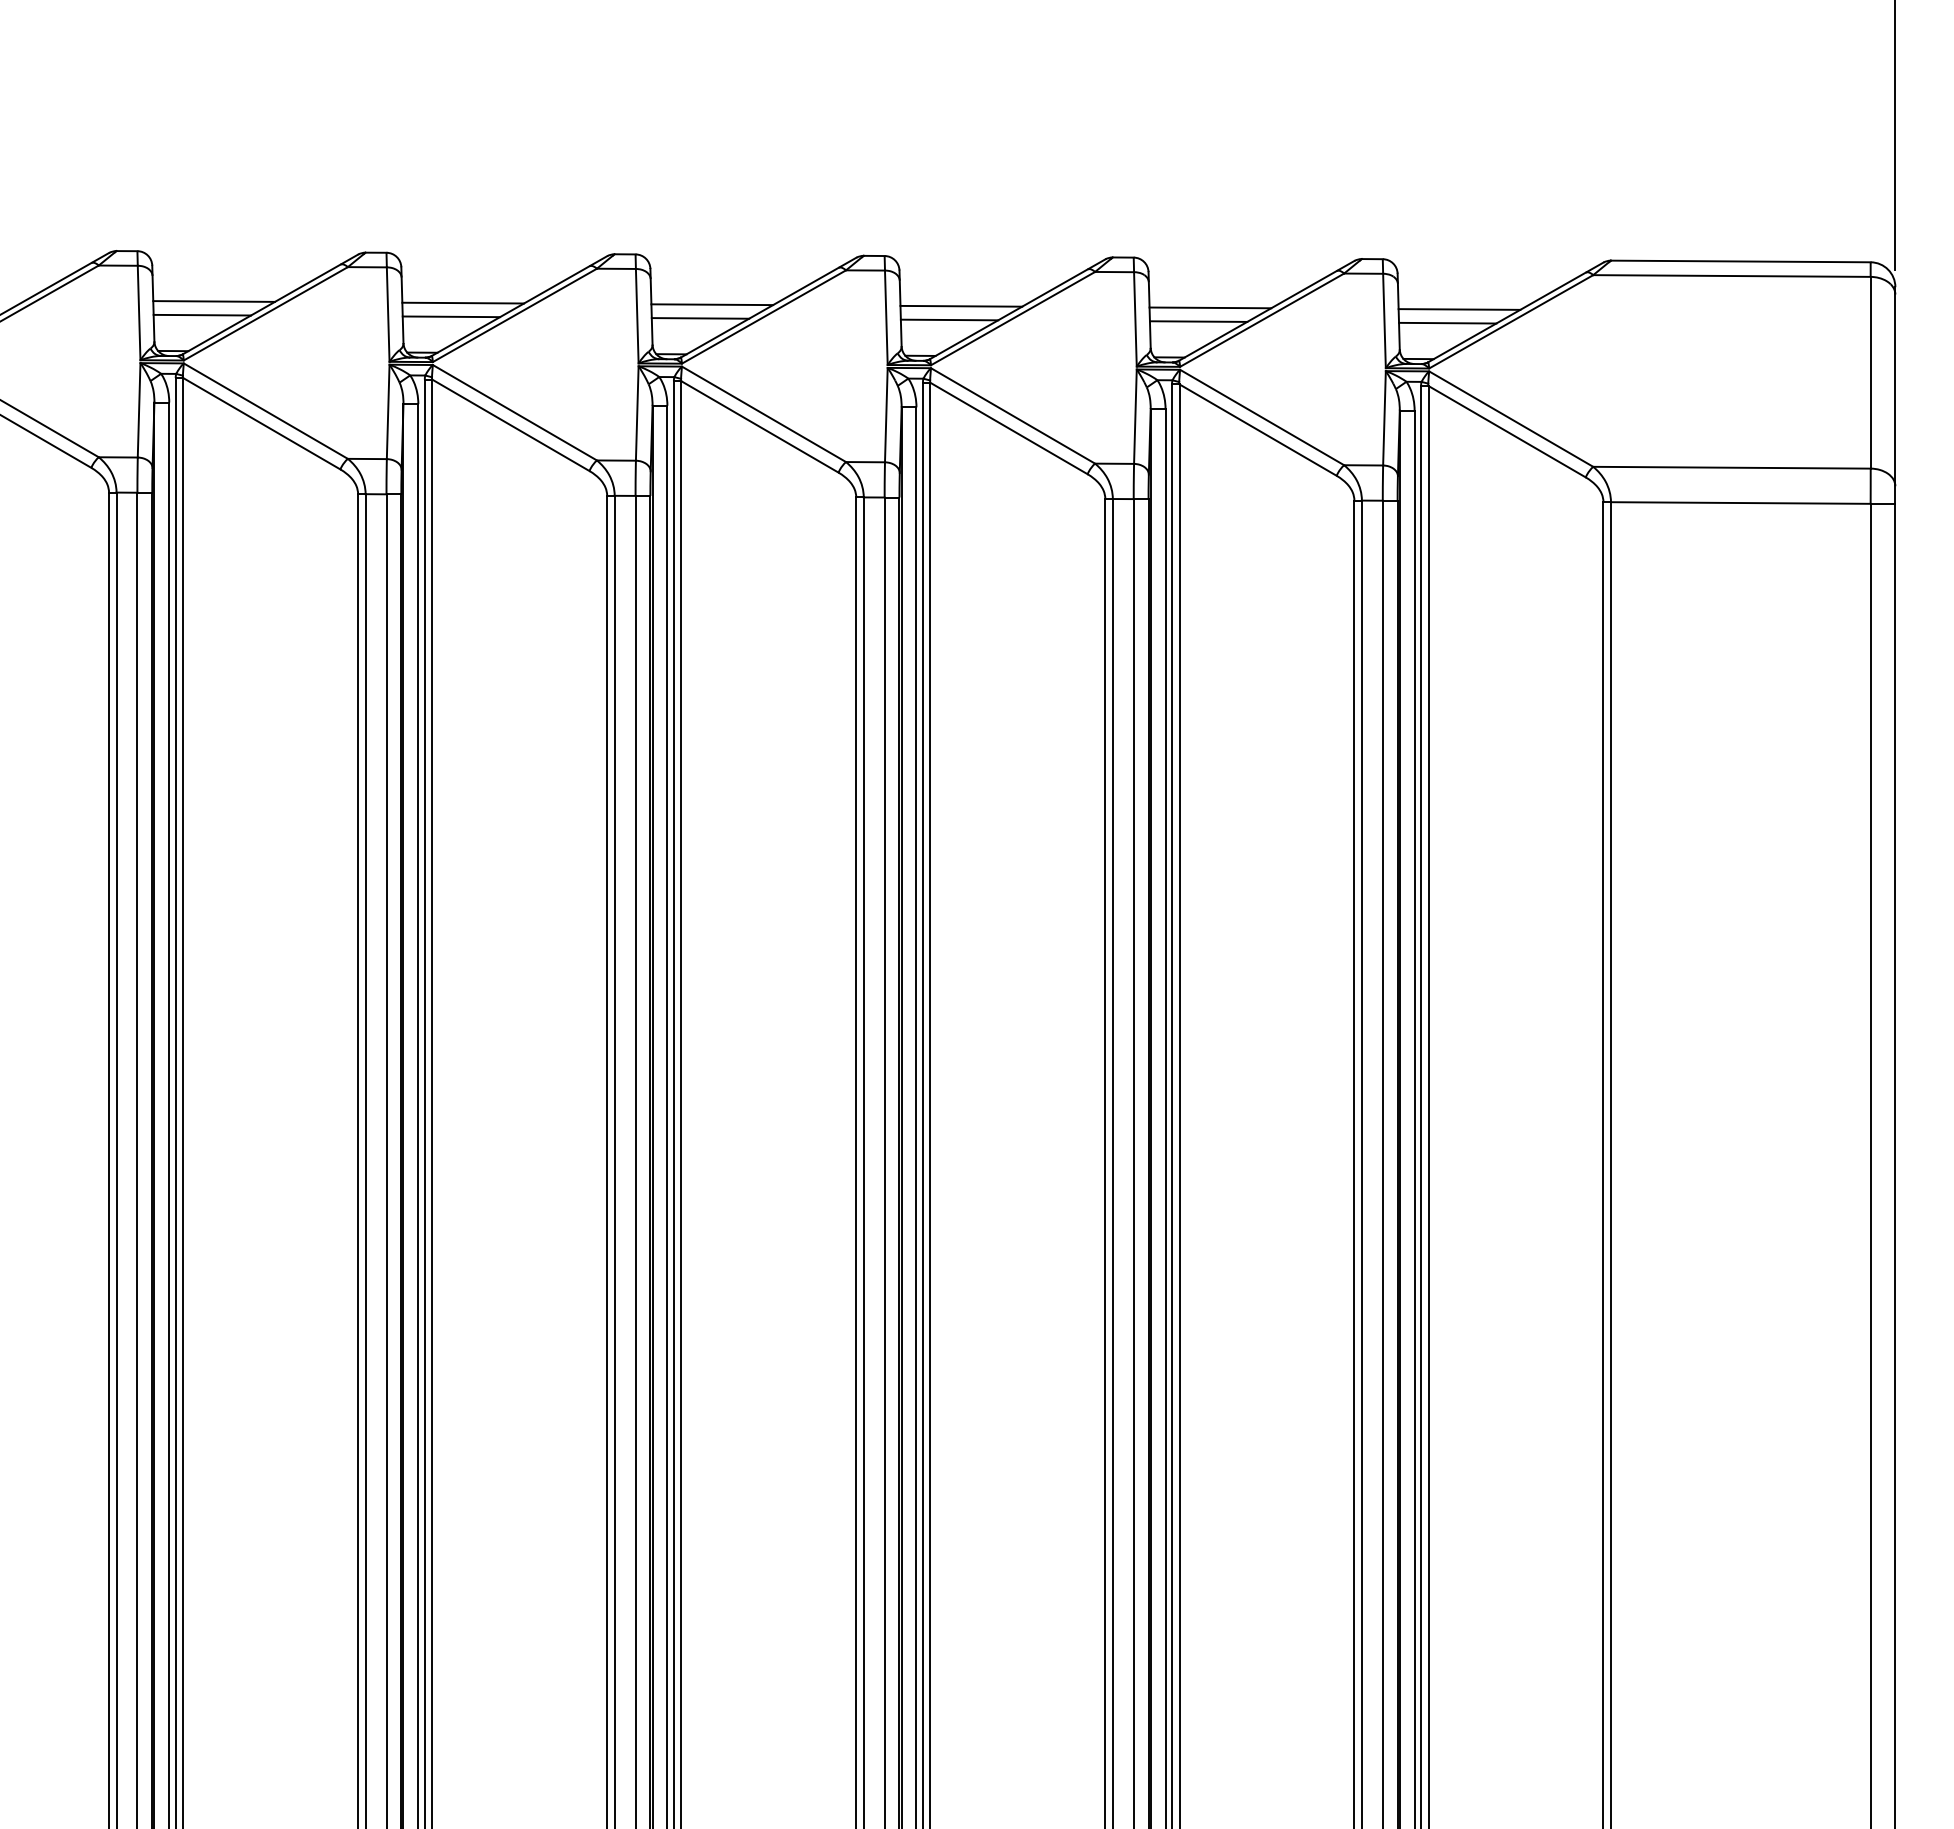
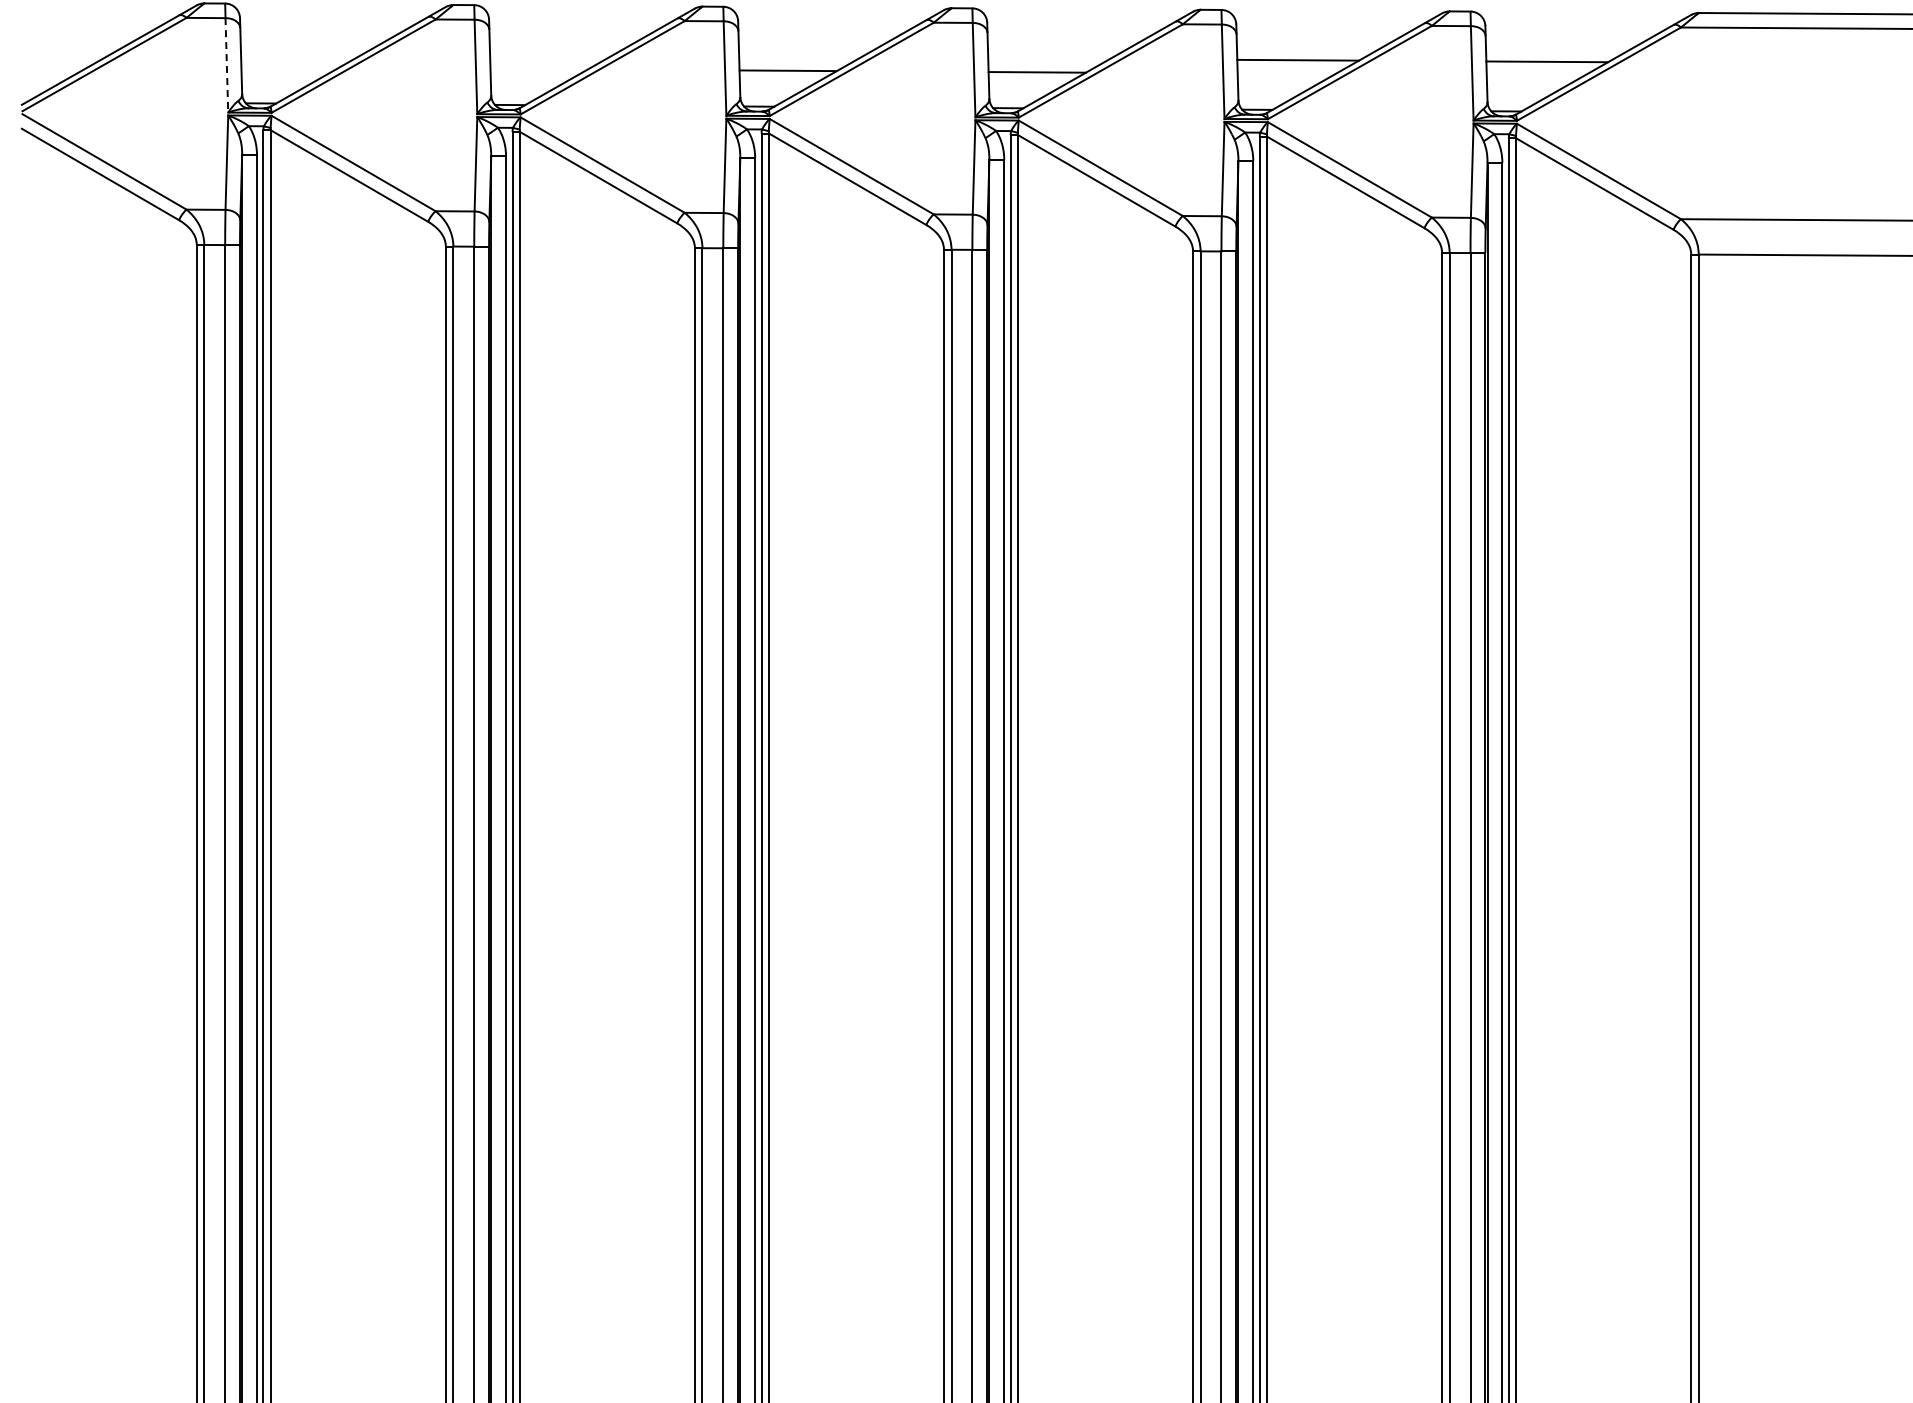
line: (214, 301) -> (302, 53), removed
line: (463, 302) -> (551, 54), removed
line: (712, 304) -> (800, 56), removed
line: (961, 305) -> (1049, 57), removed
line: (139, 313) -> (227, 65), solid -> dashed
line: (202, 314) -> (290, 66), removed
line: (451, 316) -> (539, 68), removed
line: (1198, 321) -> (1286, 73), removed
line: (1447, 322) -> (1535, 74), removed

